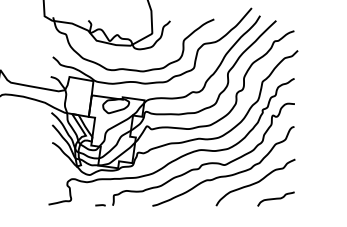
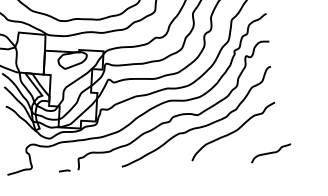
curve: (275, 198) -> (270, 152), moved

